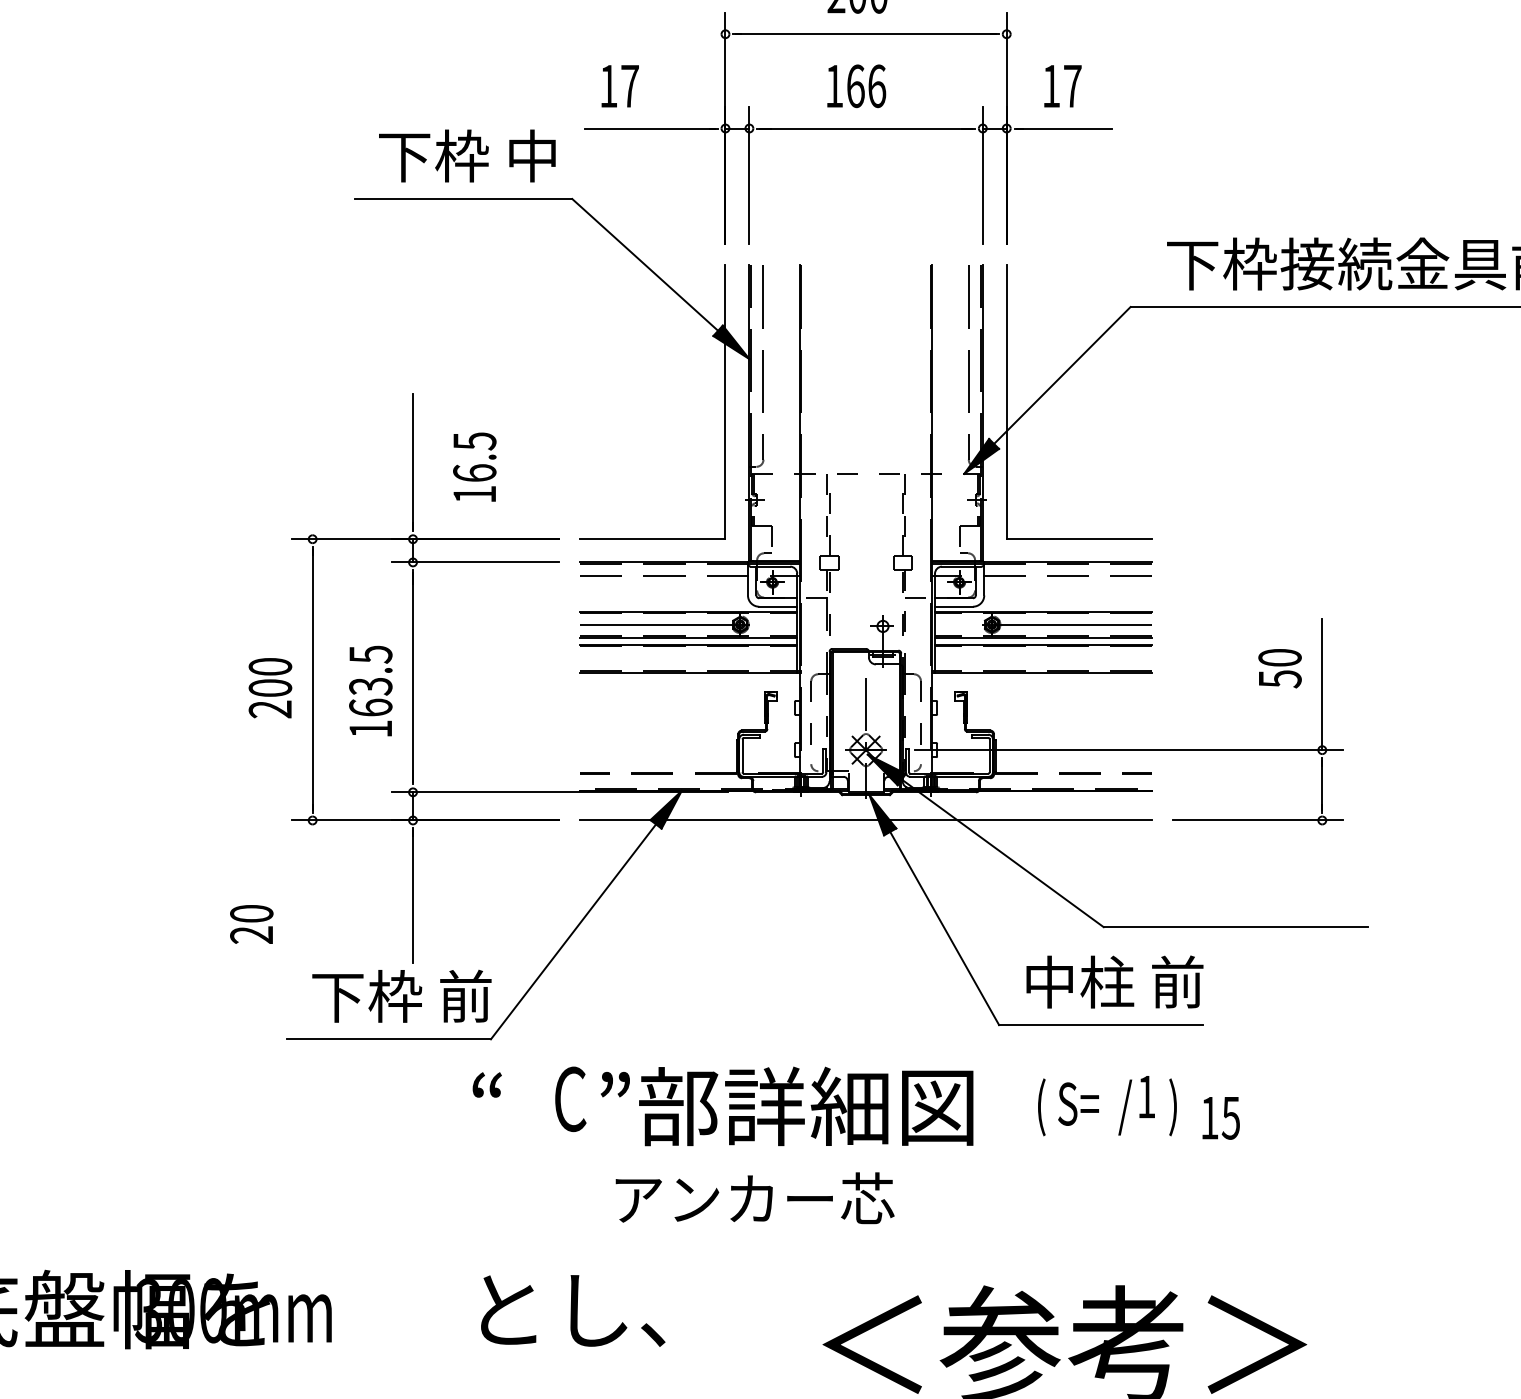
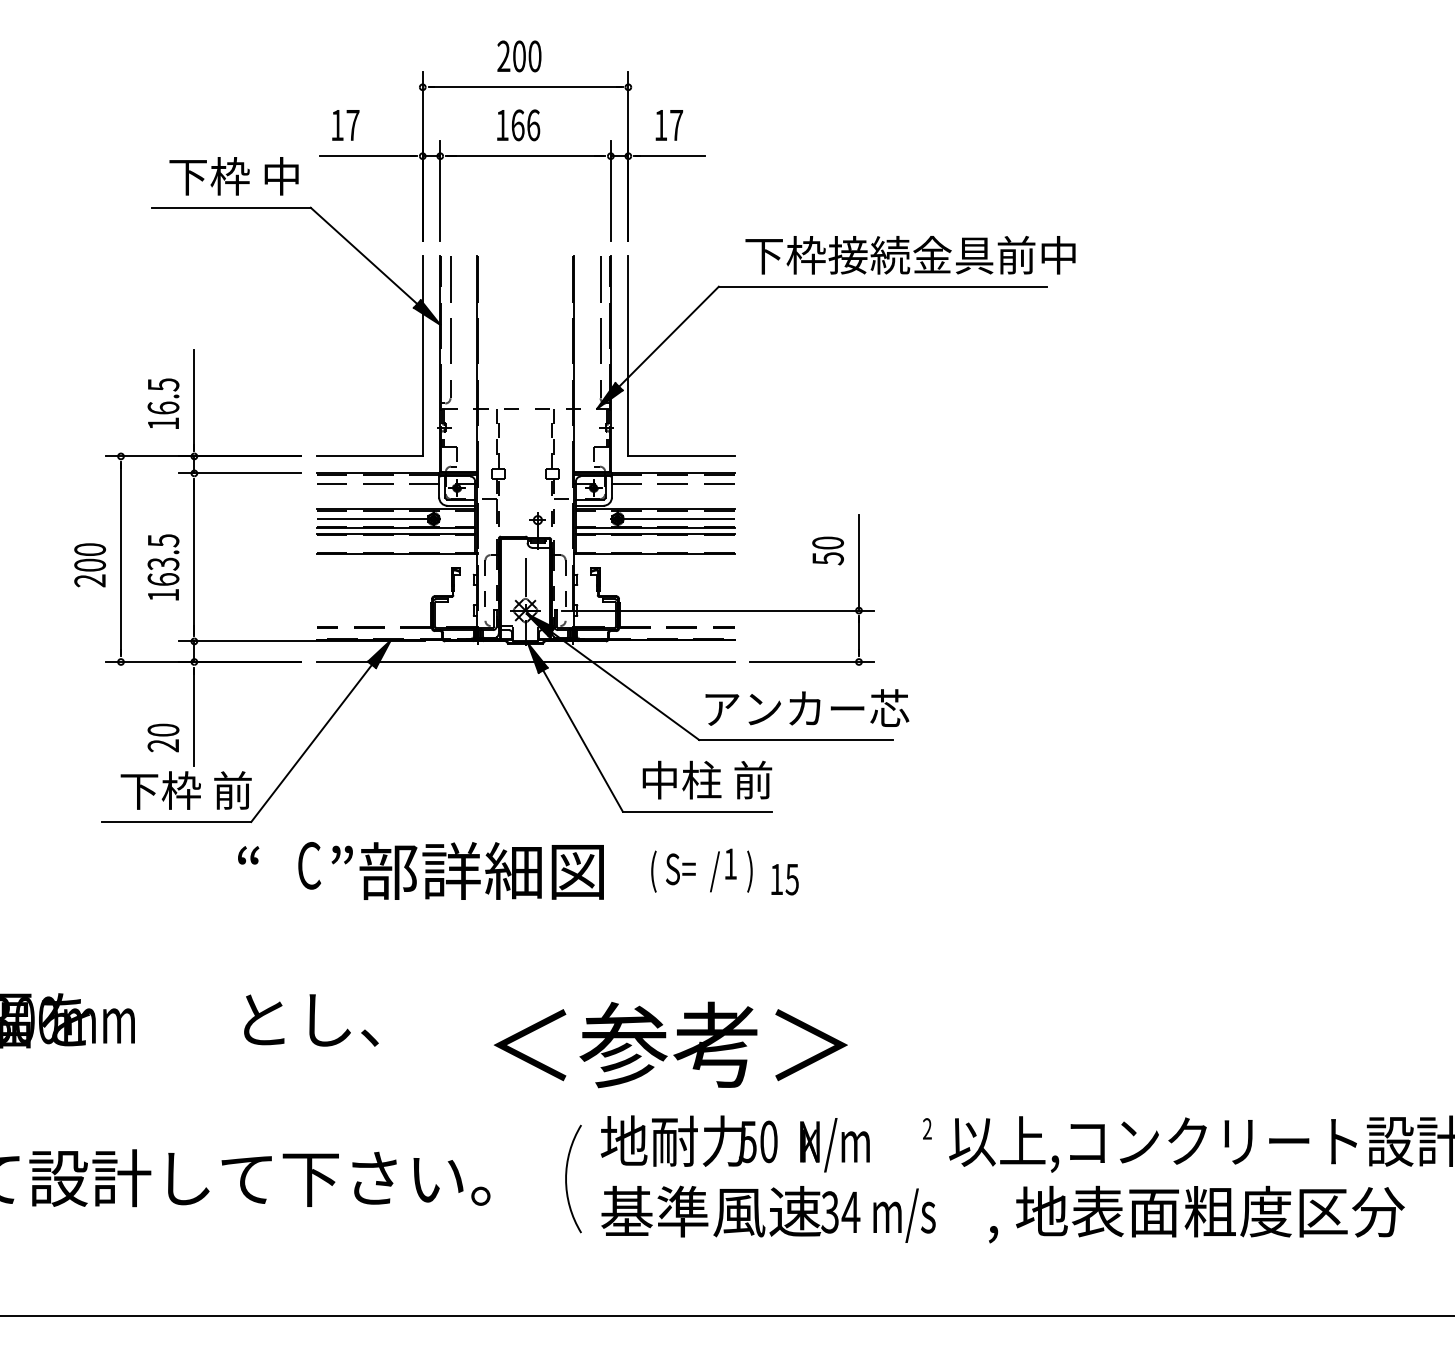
text: (474, 466) -> (163, 403), moved
text: (251, 923) -> (163, 737), moved
text: (755, 1197) -> (807, 707), moved

